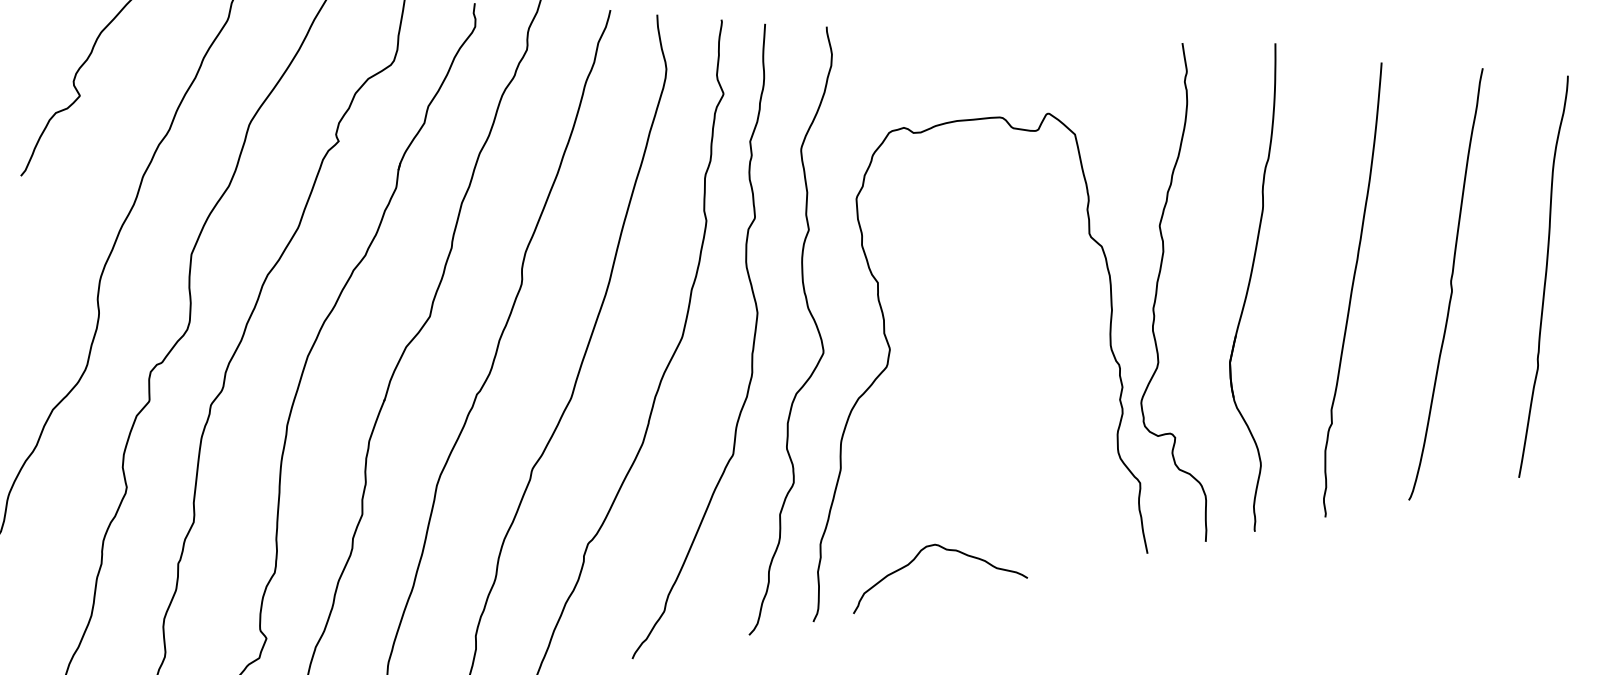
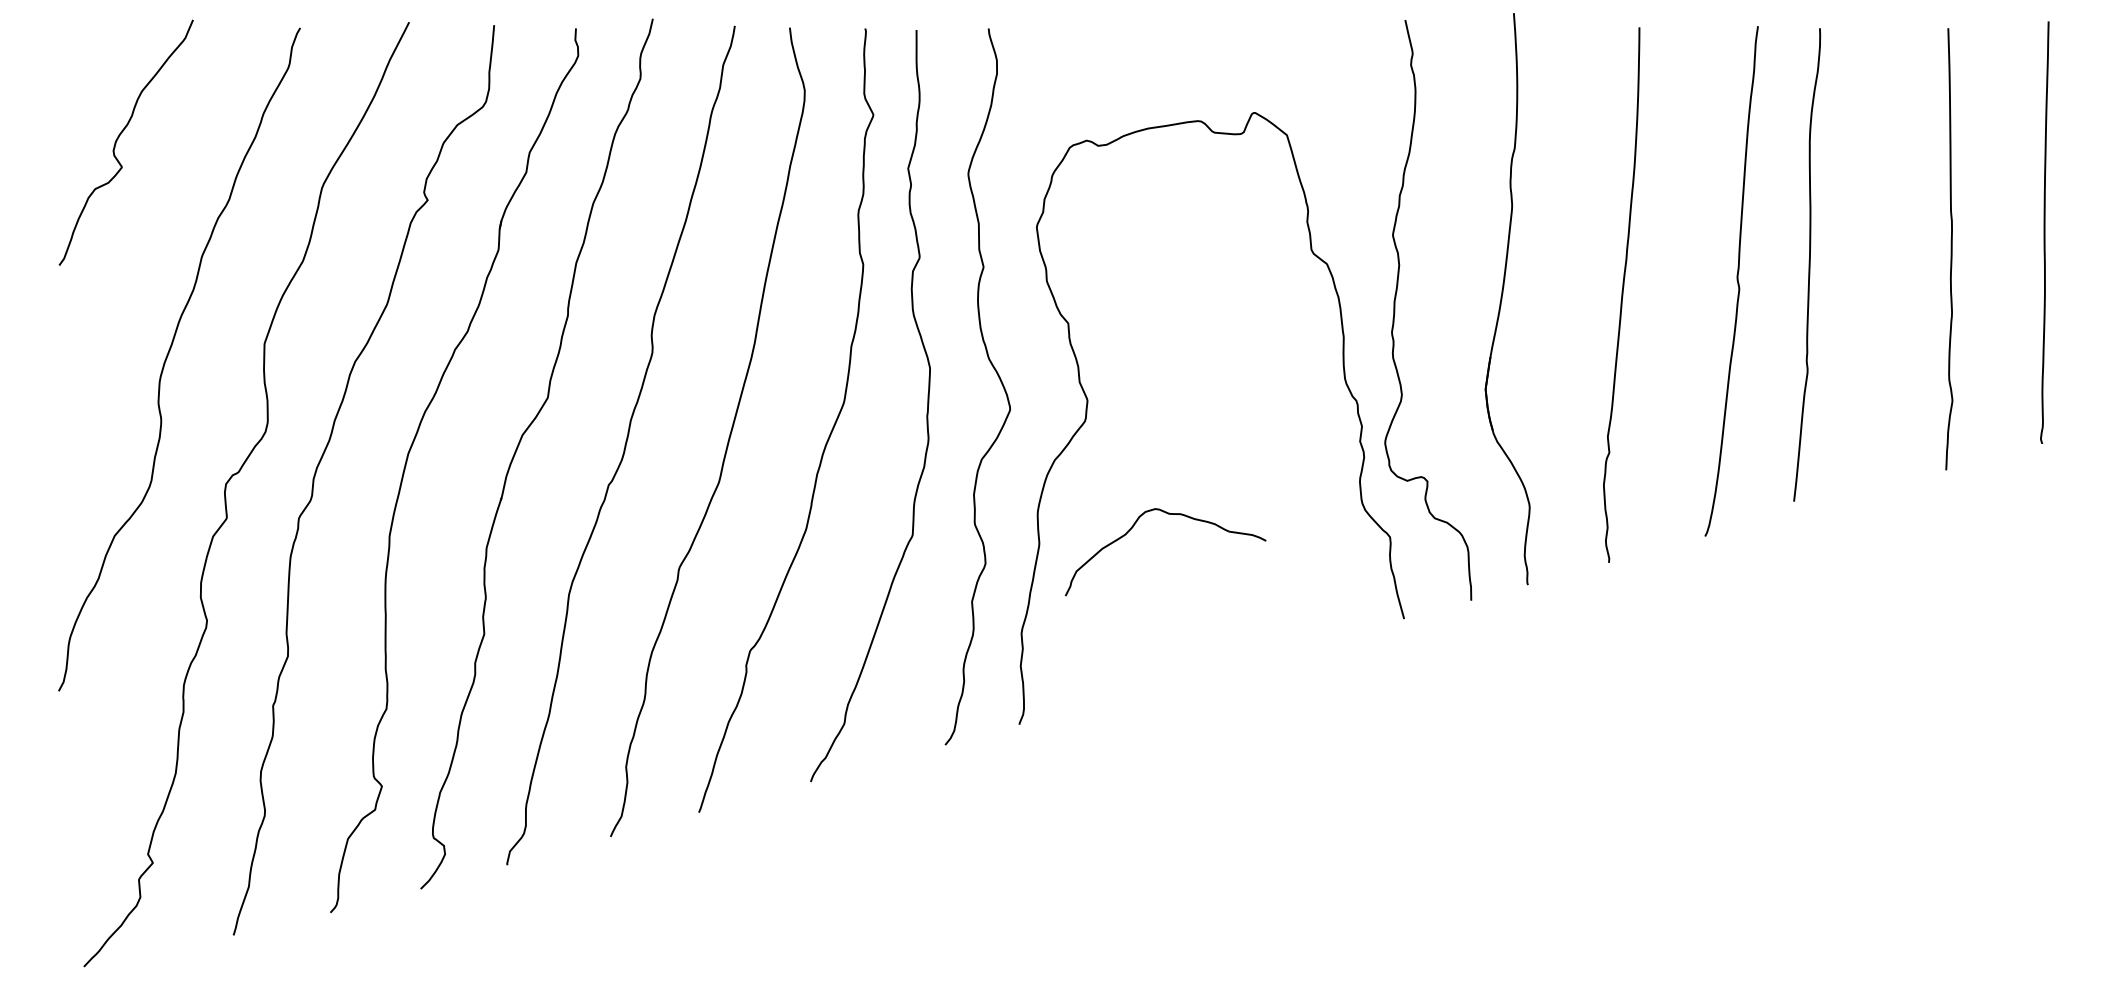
curve: (1544, 276) -> (1808, 264), moved
curve: (945, 550) -> (1167, 514), moved

